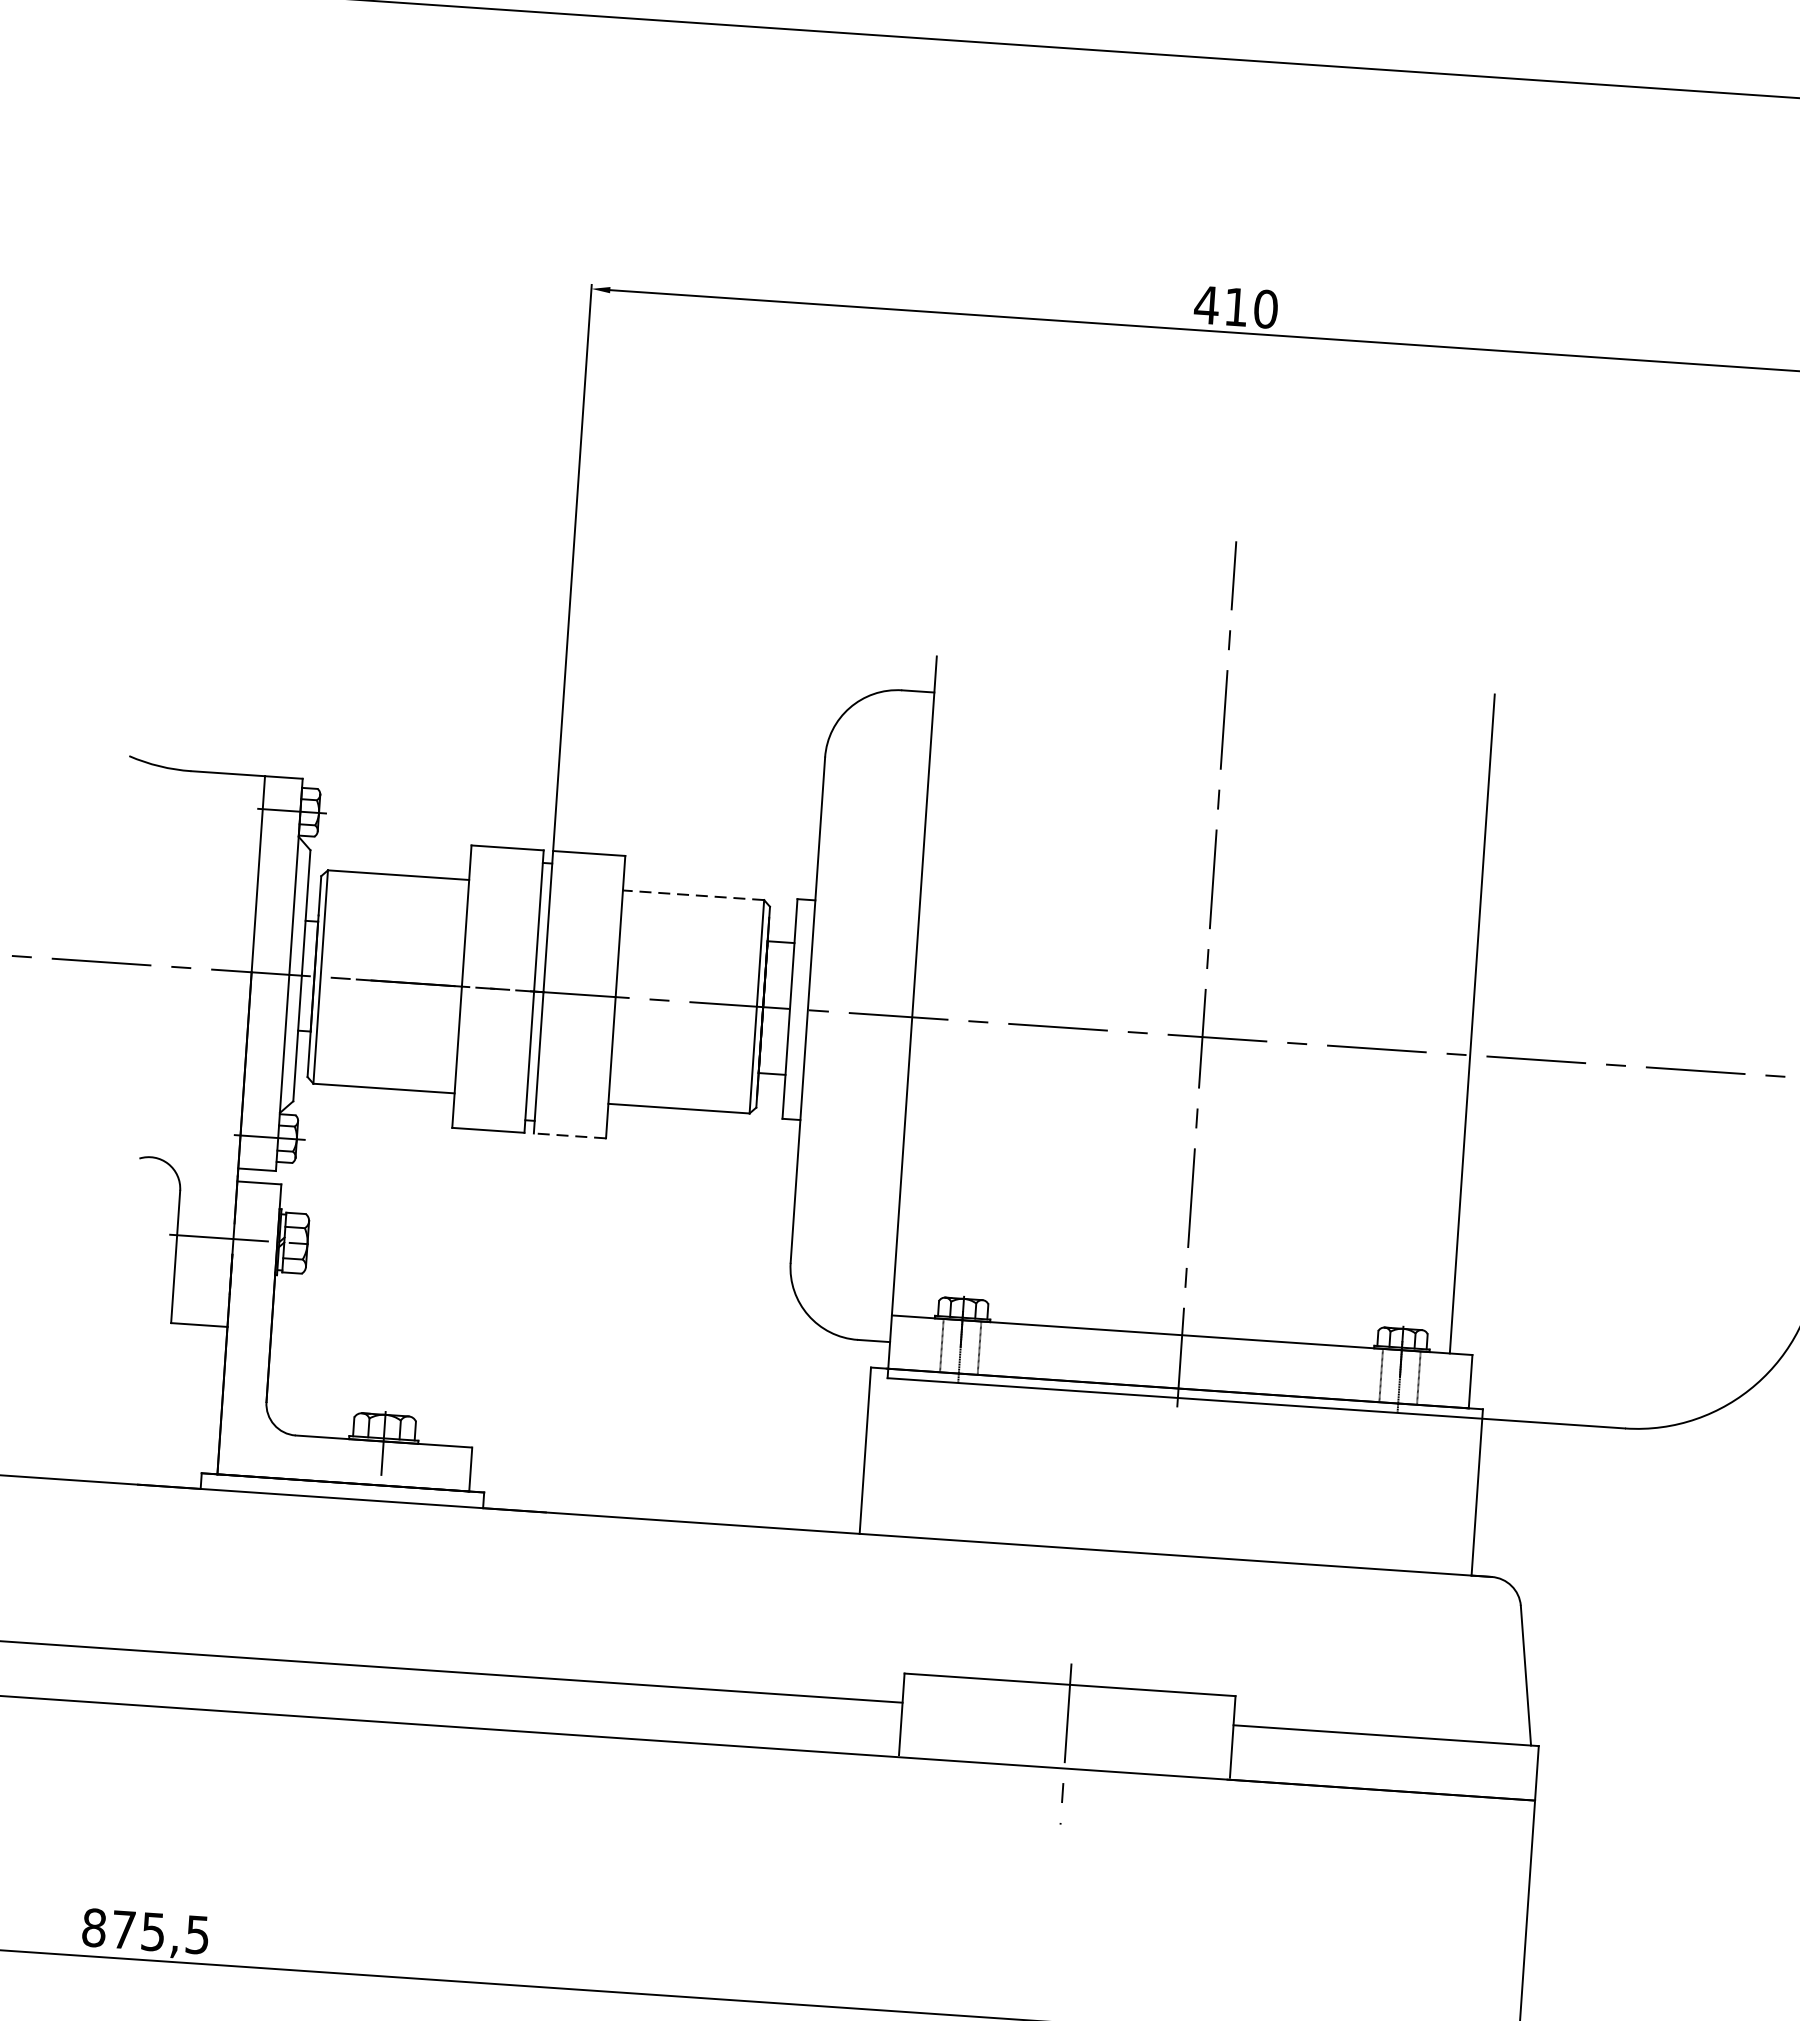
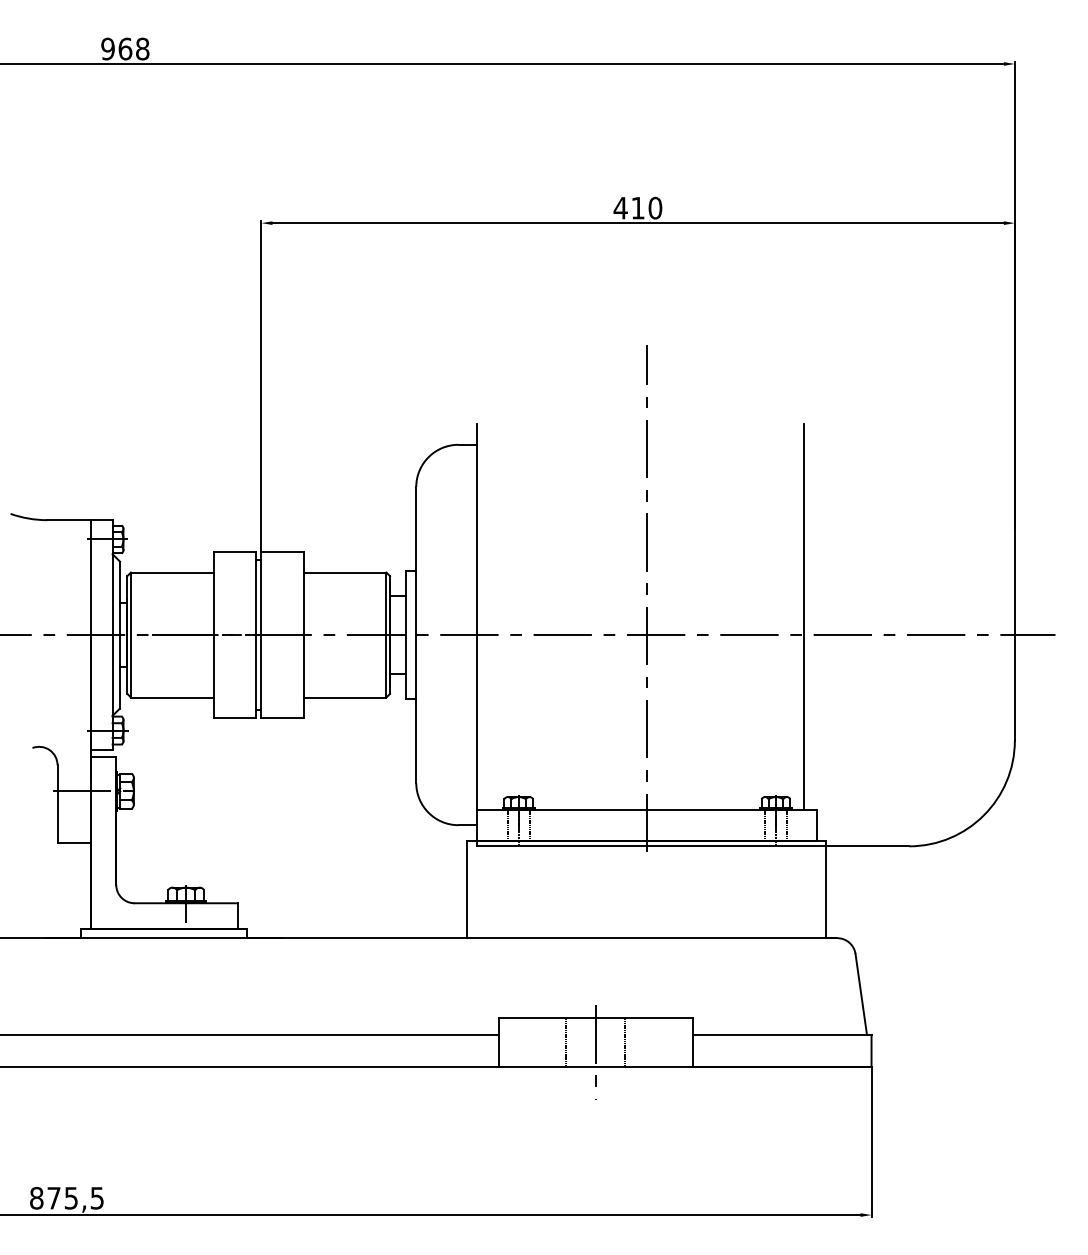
line: (692, 895) -> (344, 572), dashed -> solid
line: (569, 1135) -> (282, 717), dashed -> solid
line: (1017, 1721) -> (566, 1041), added
line: (1117, 1728) -> (625, 1041), added

